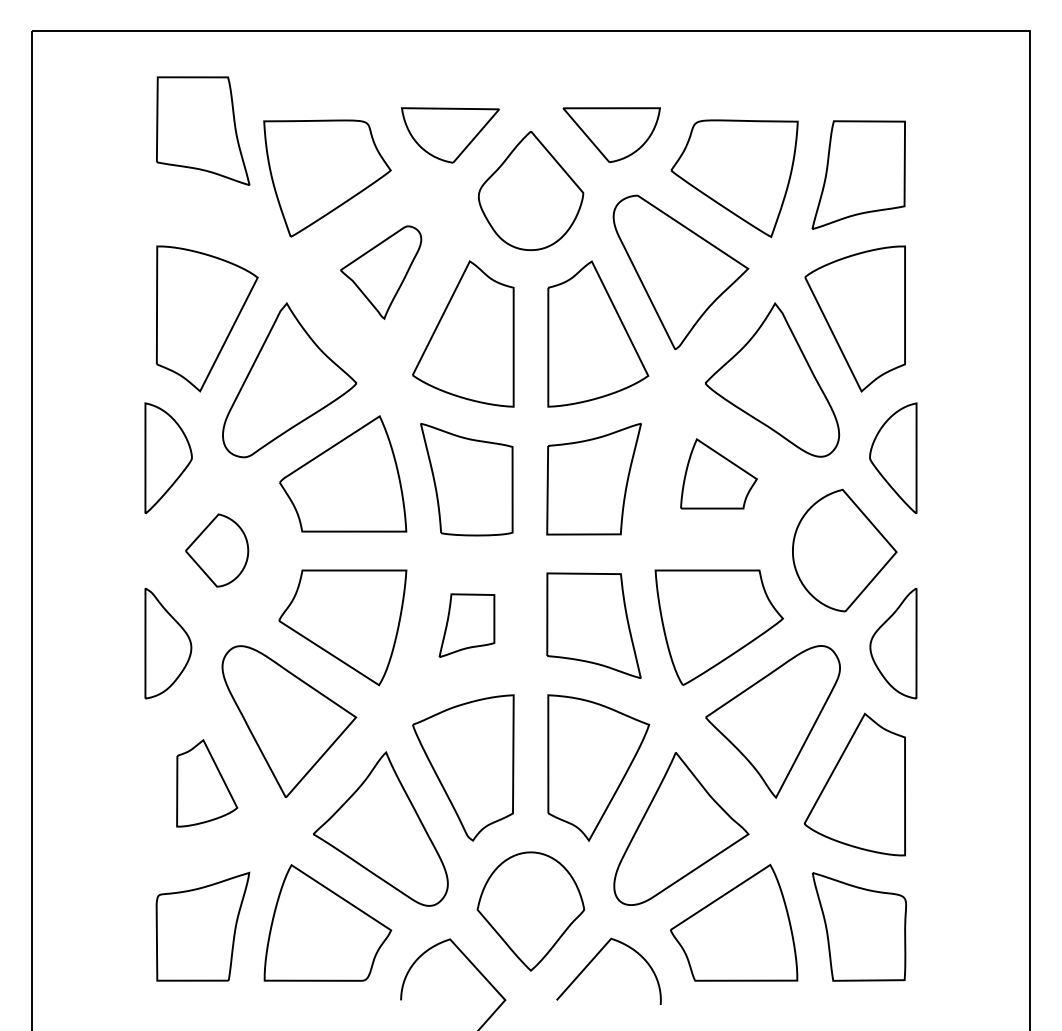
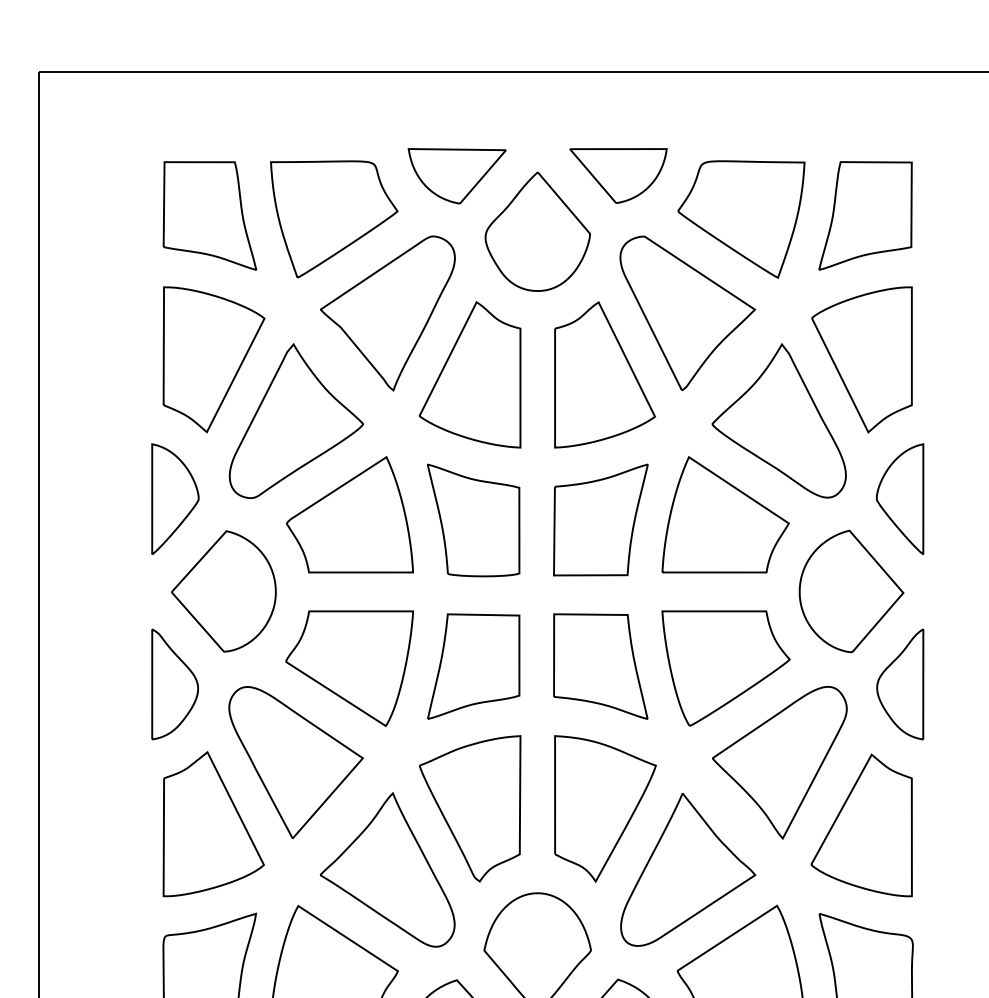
part: (203, 130) -> (210, 215), moved
part: (380, 272) -> (387, 313), size x1.67
part: (718, 473) -> (725, 514), size x1.67
part: (216, 550) -> (223, 591), size x1.67
part: (466, 625) -> (473, 666), size x1.67
part: (207, 783) -> (214, 824), size x1.67

